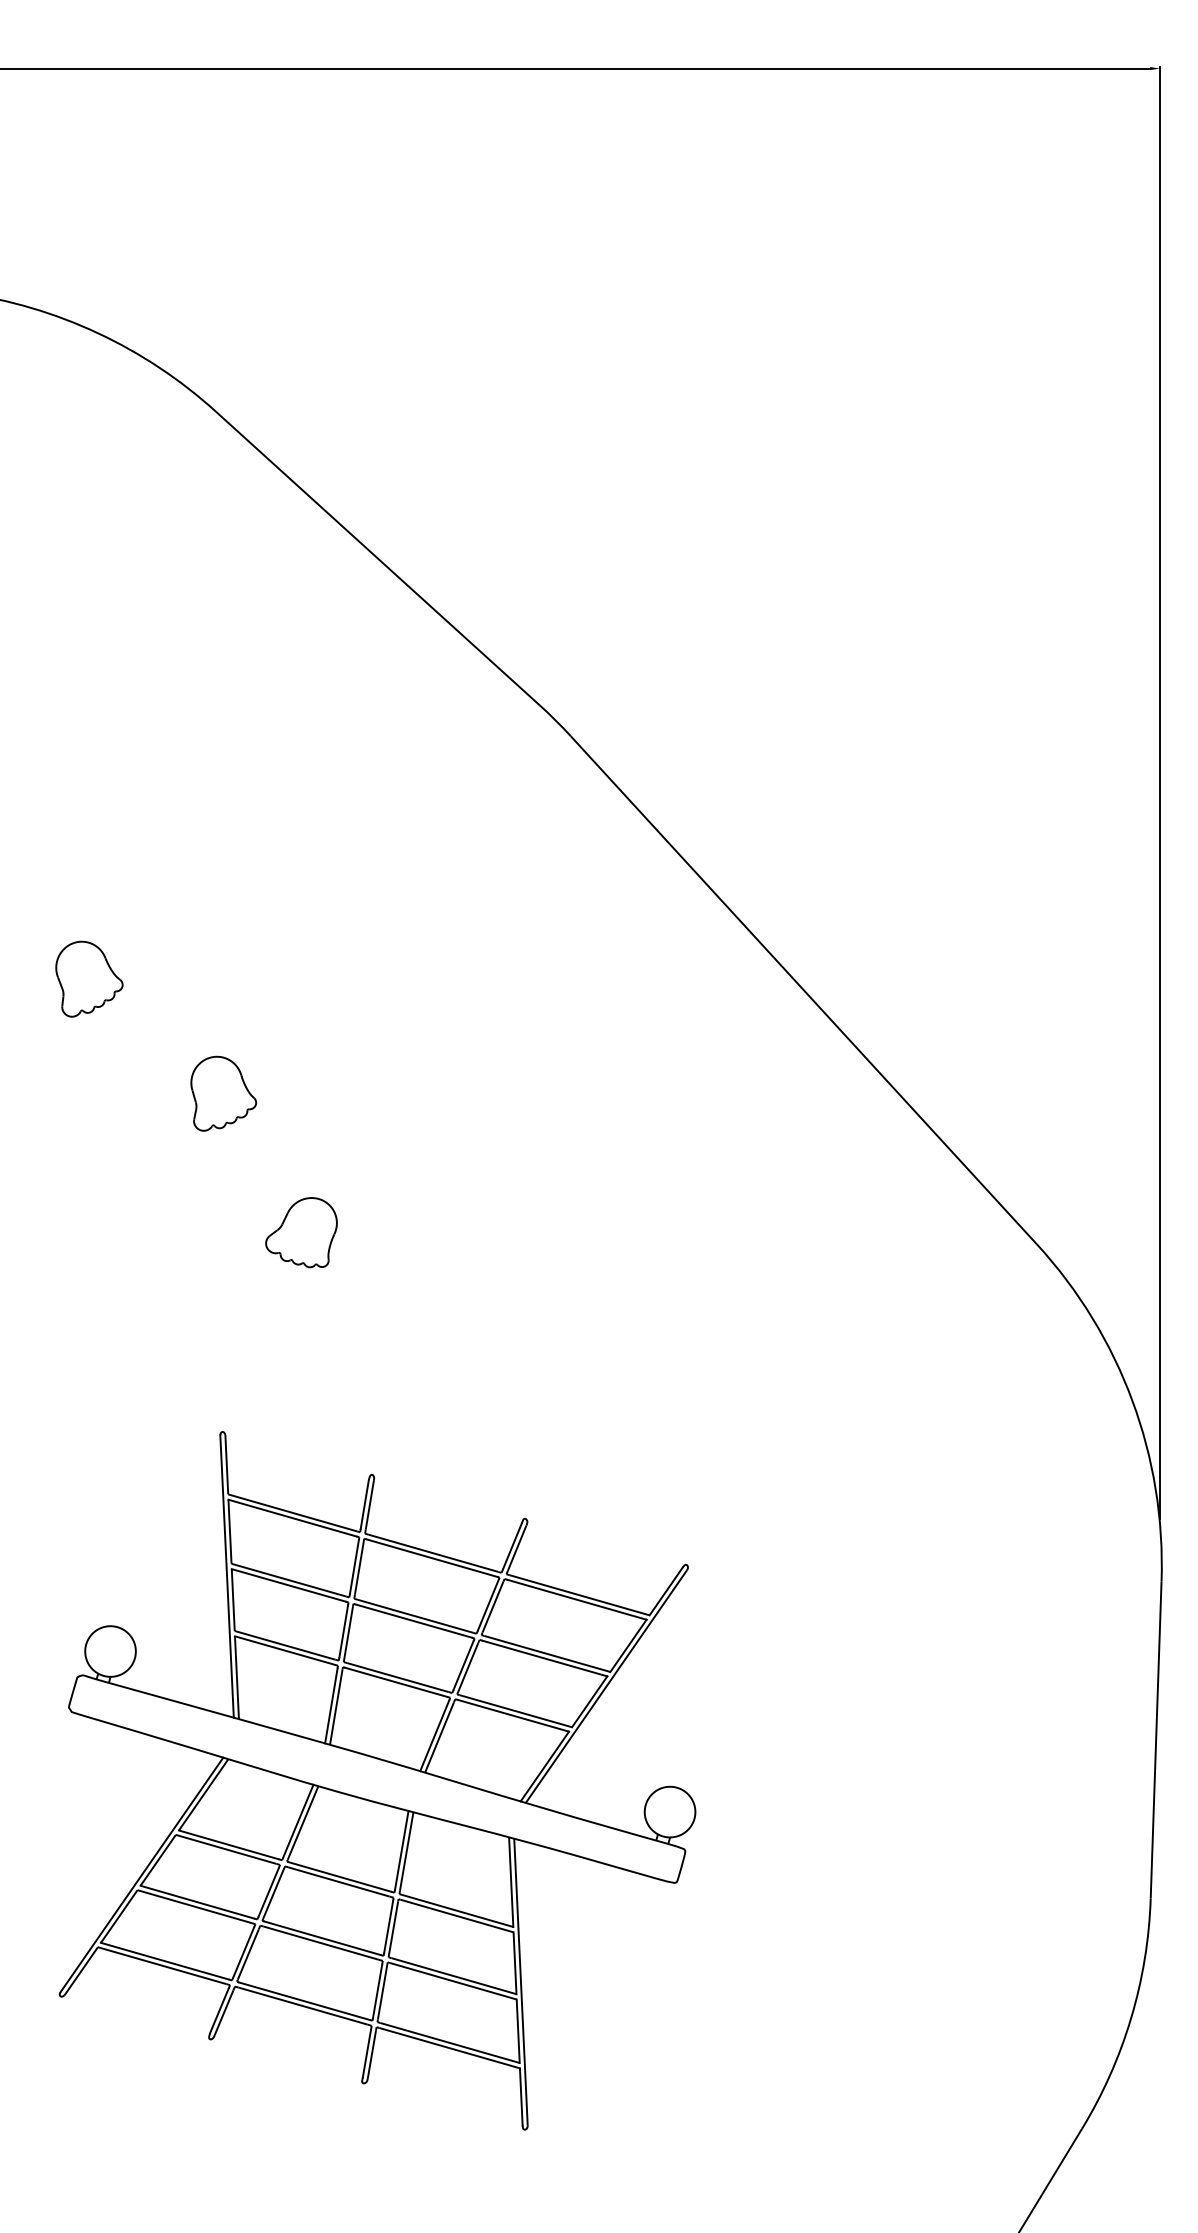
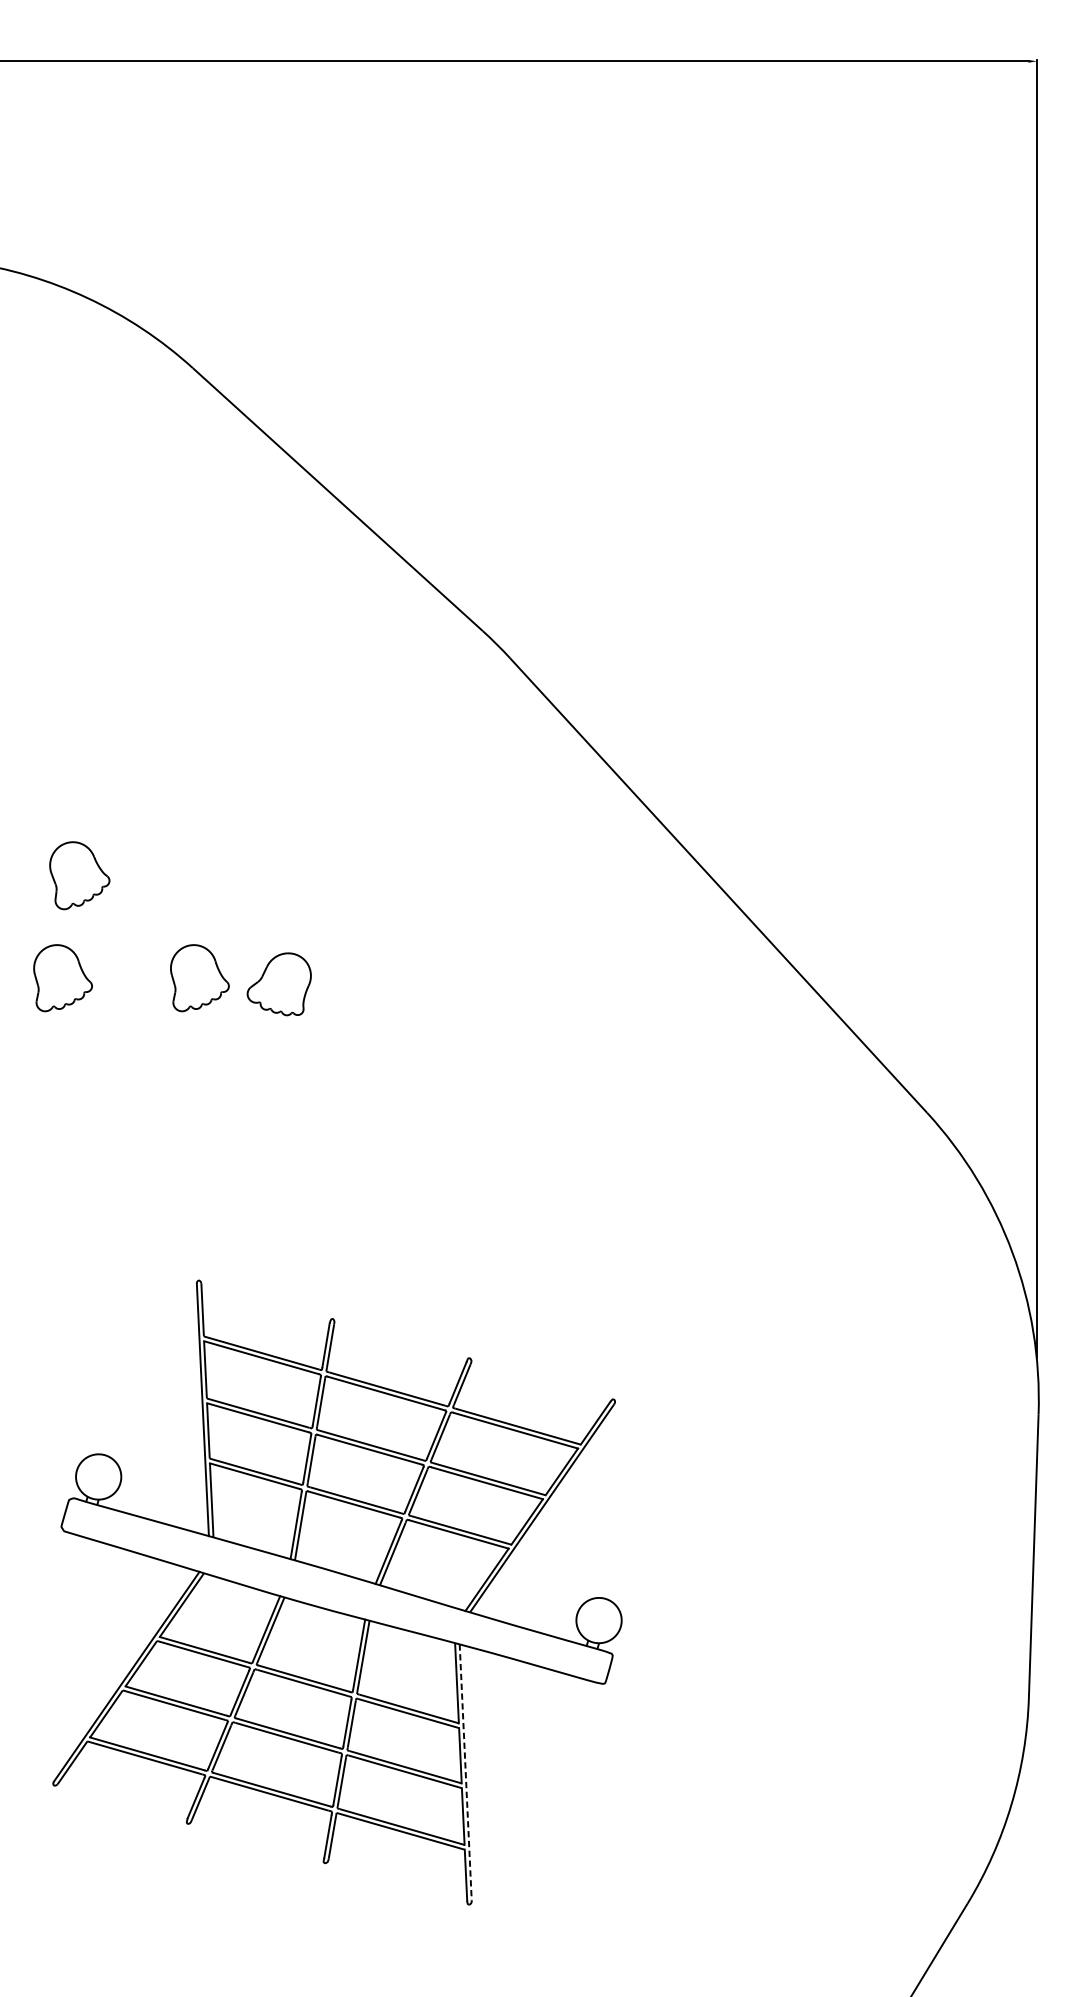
part: (70, 1093) -> (62, 977), added
part: (301, 1232) -> (279, 984), moved
line: (520, 1982) -> (465, 1772), solid -> dashed

